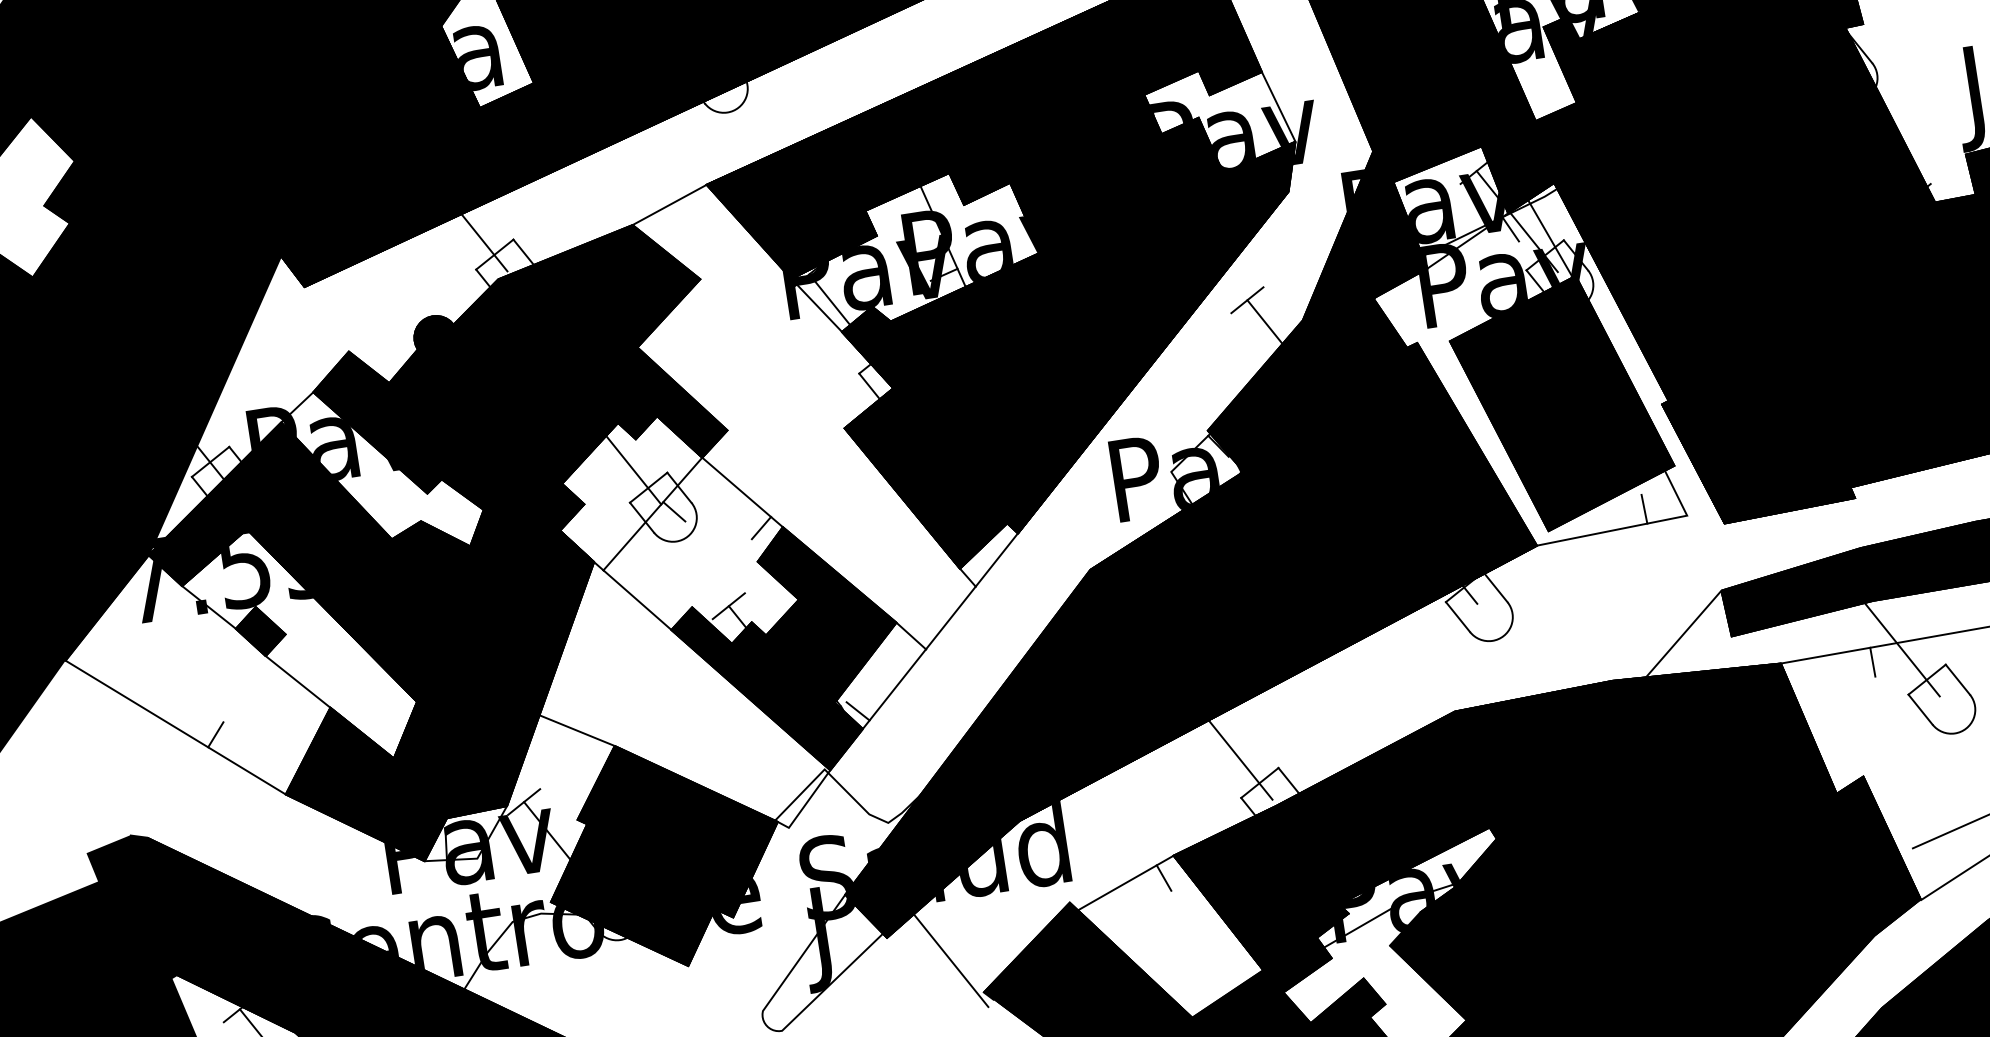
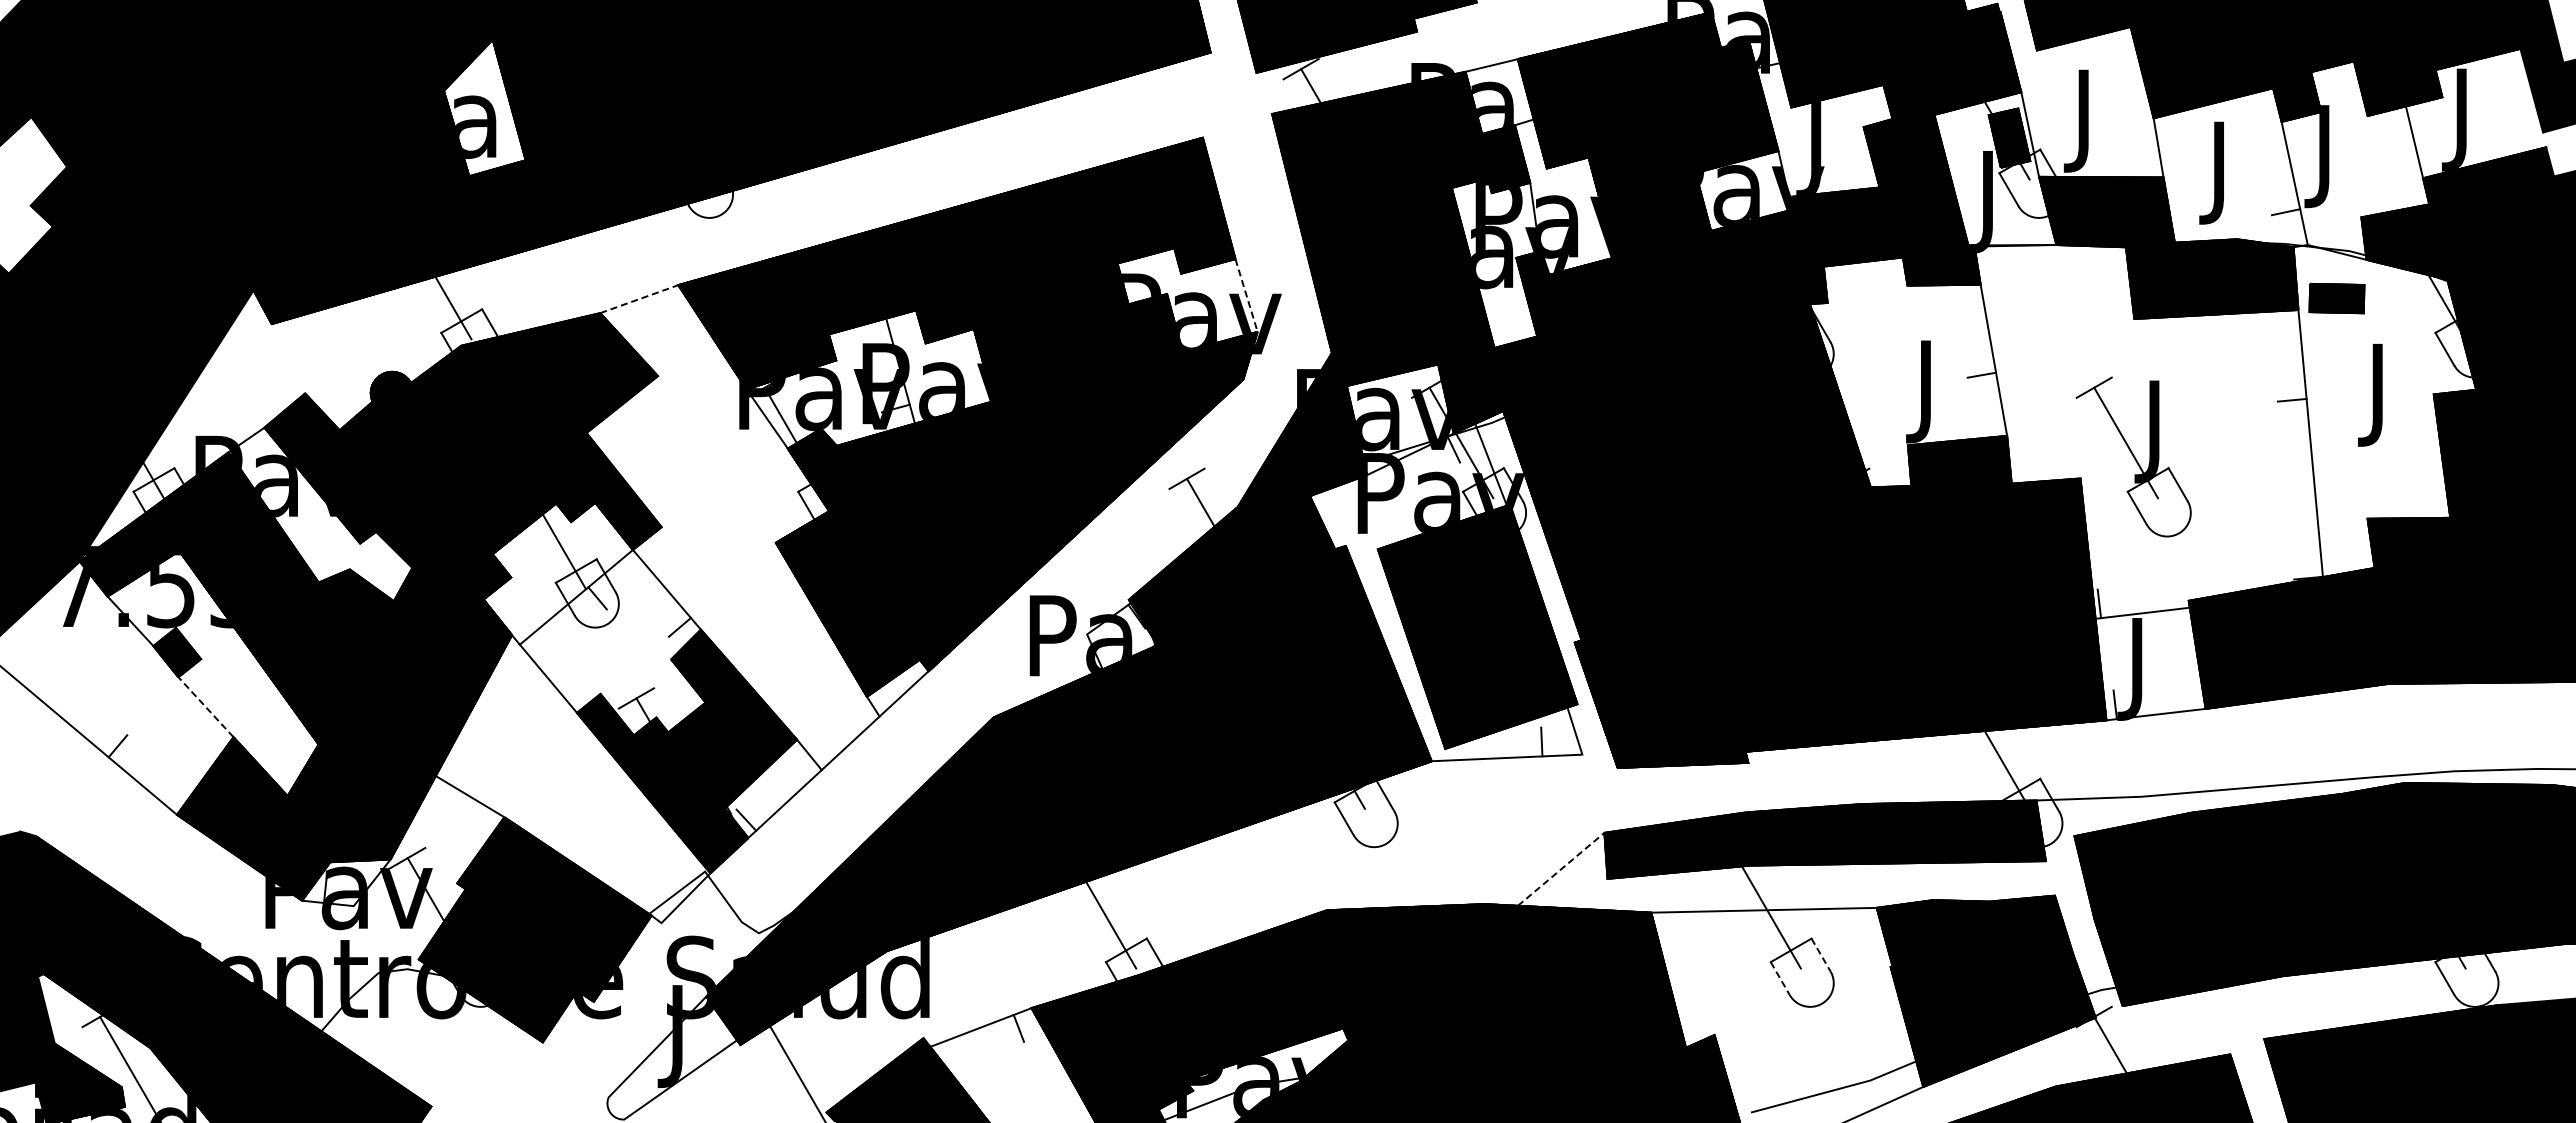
line: (1278, 106) -> (1246, 295), solid -> dashed
line: (669, 205) -> (639, 299), solid -> dashed
line: (1684, 634) -> (1561, 869), solid -> dashed
line: (1872, 661) -> (1740, 924), removed
line: (1958, 680) -> (1821, 955), solid -> dashed
line: (297, 682) -> (205, 707), solid -> dashed
line: (1920, 709) -> (1780, 978), solid -> dashed

